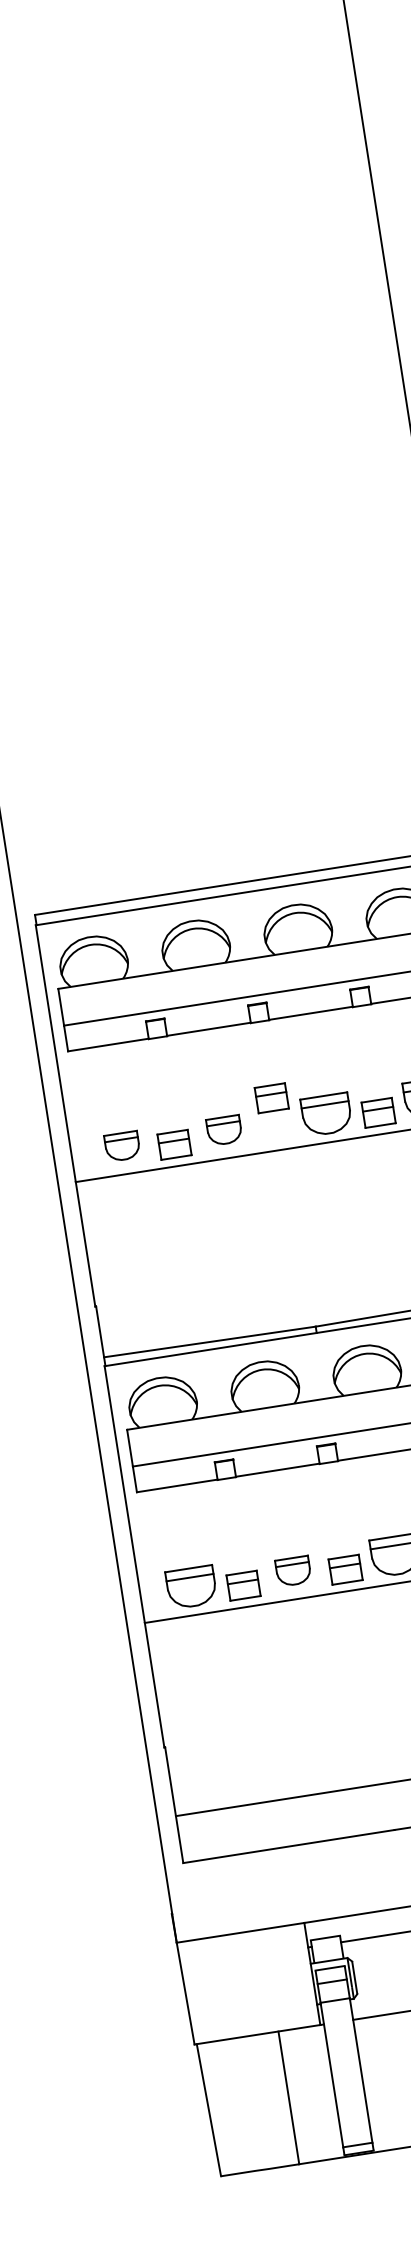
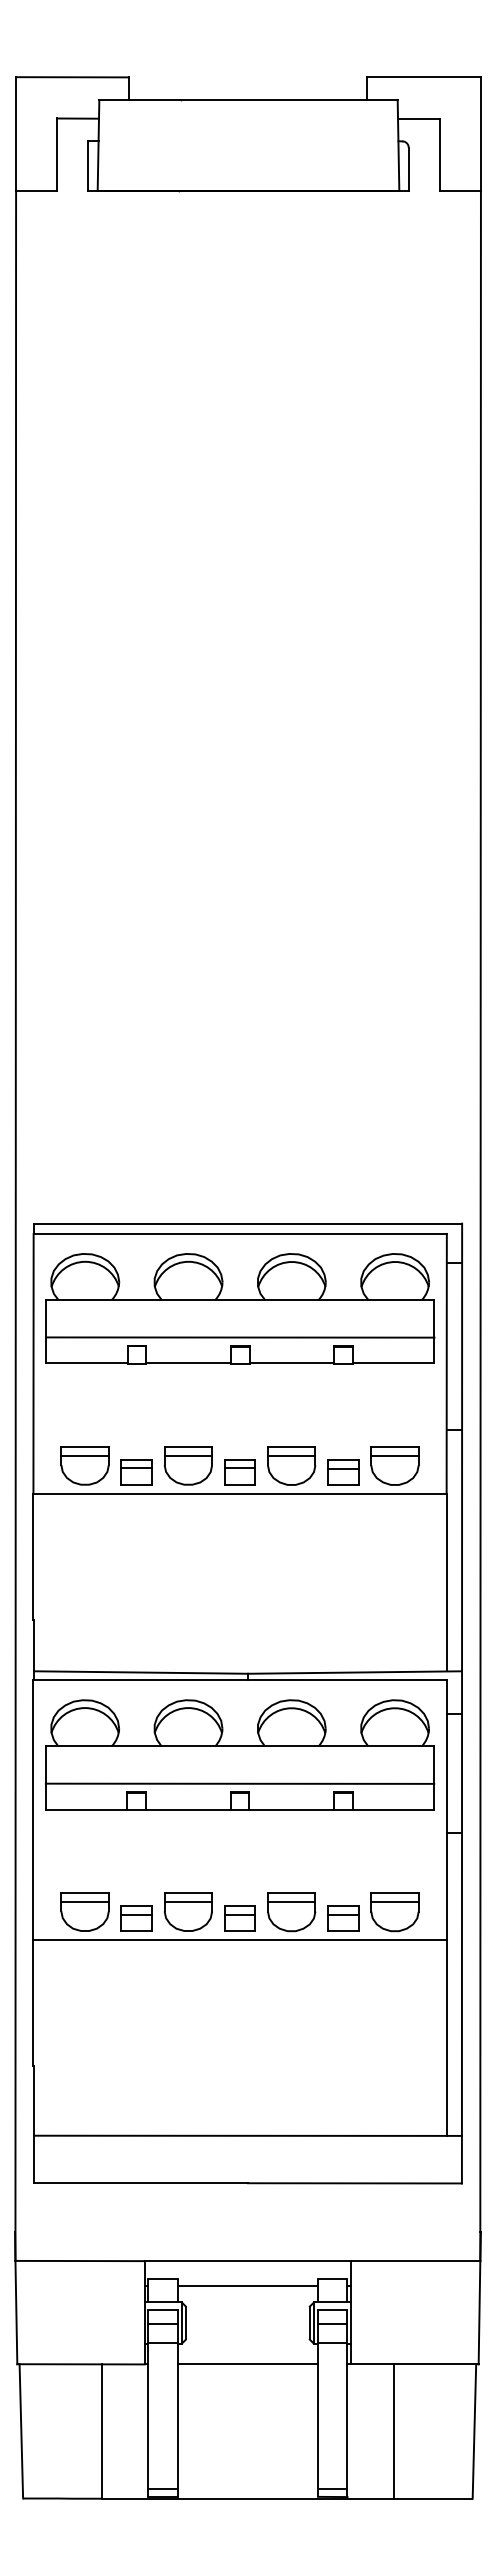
part: (271, 1098) -> (239, 1472), moved
part: (223, 1130) -> (187, 1465), size x1.43
part: (121, 1146) -> (84, 1465), size x1.43
part: (292, 1570) -> (187, 1911), size x1.43

